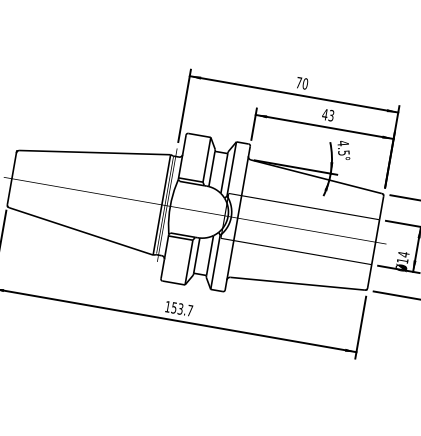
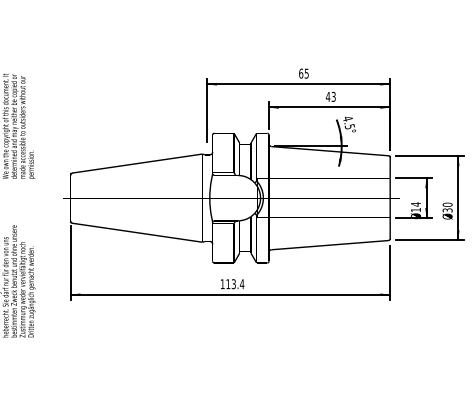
text: (301, 83) -> (303, 73), 70 -> 65
text: (182, 309) -> (235, 284), 153.7 -> 113.4

